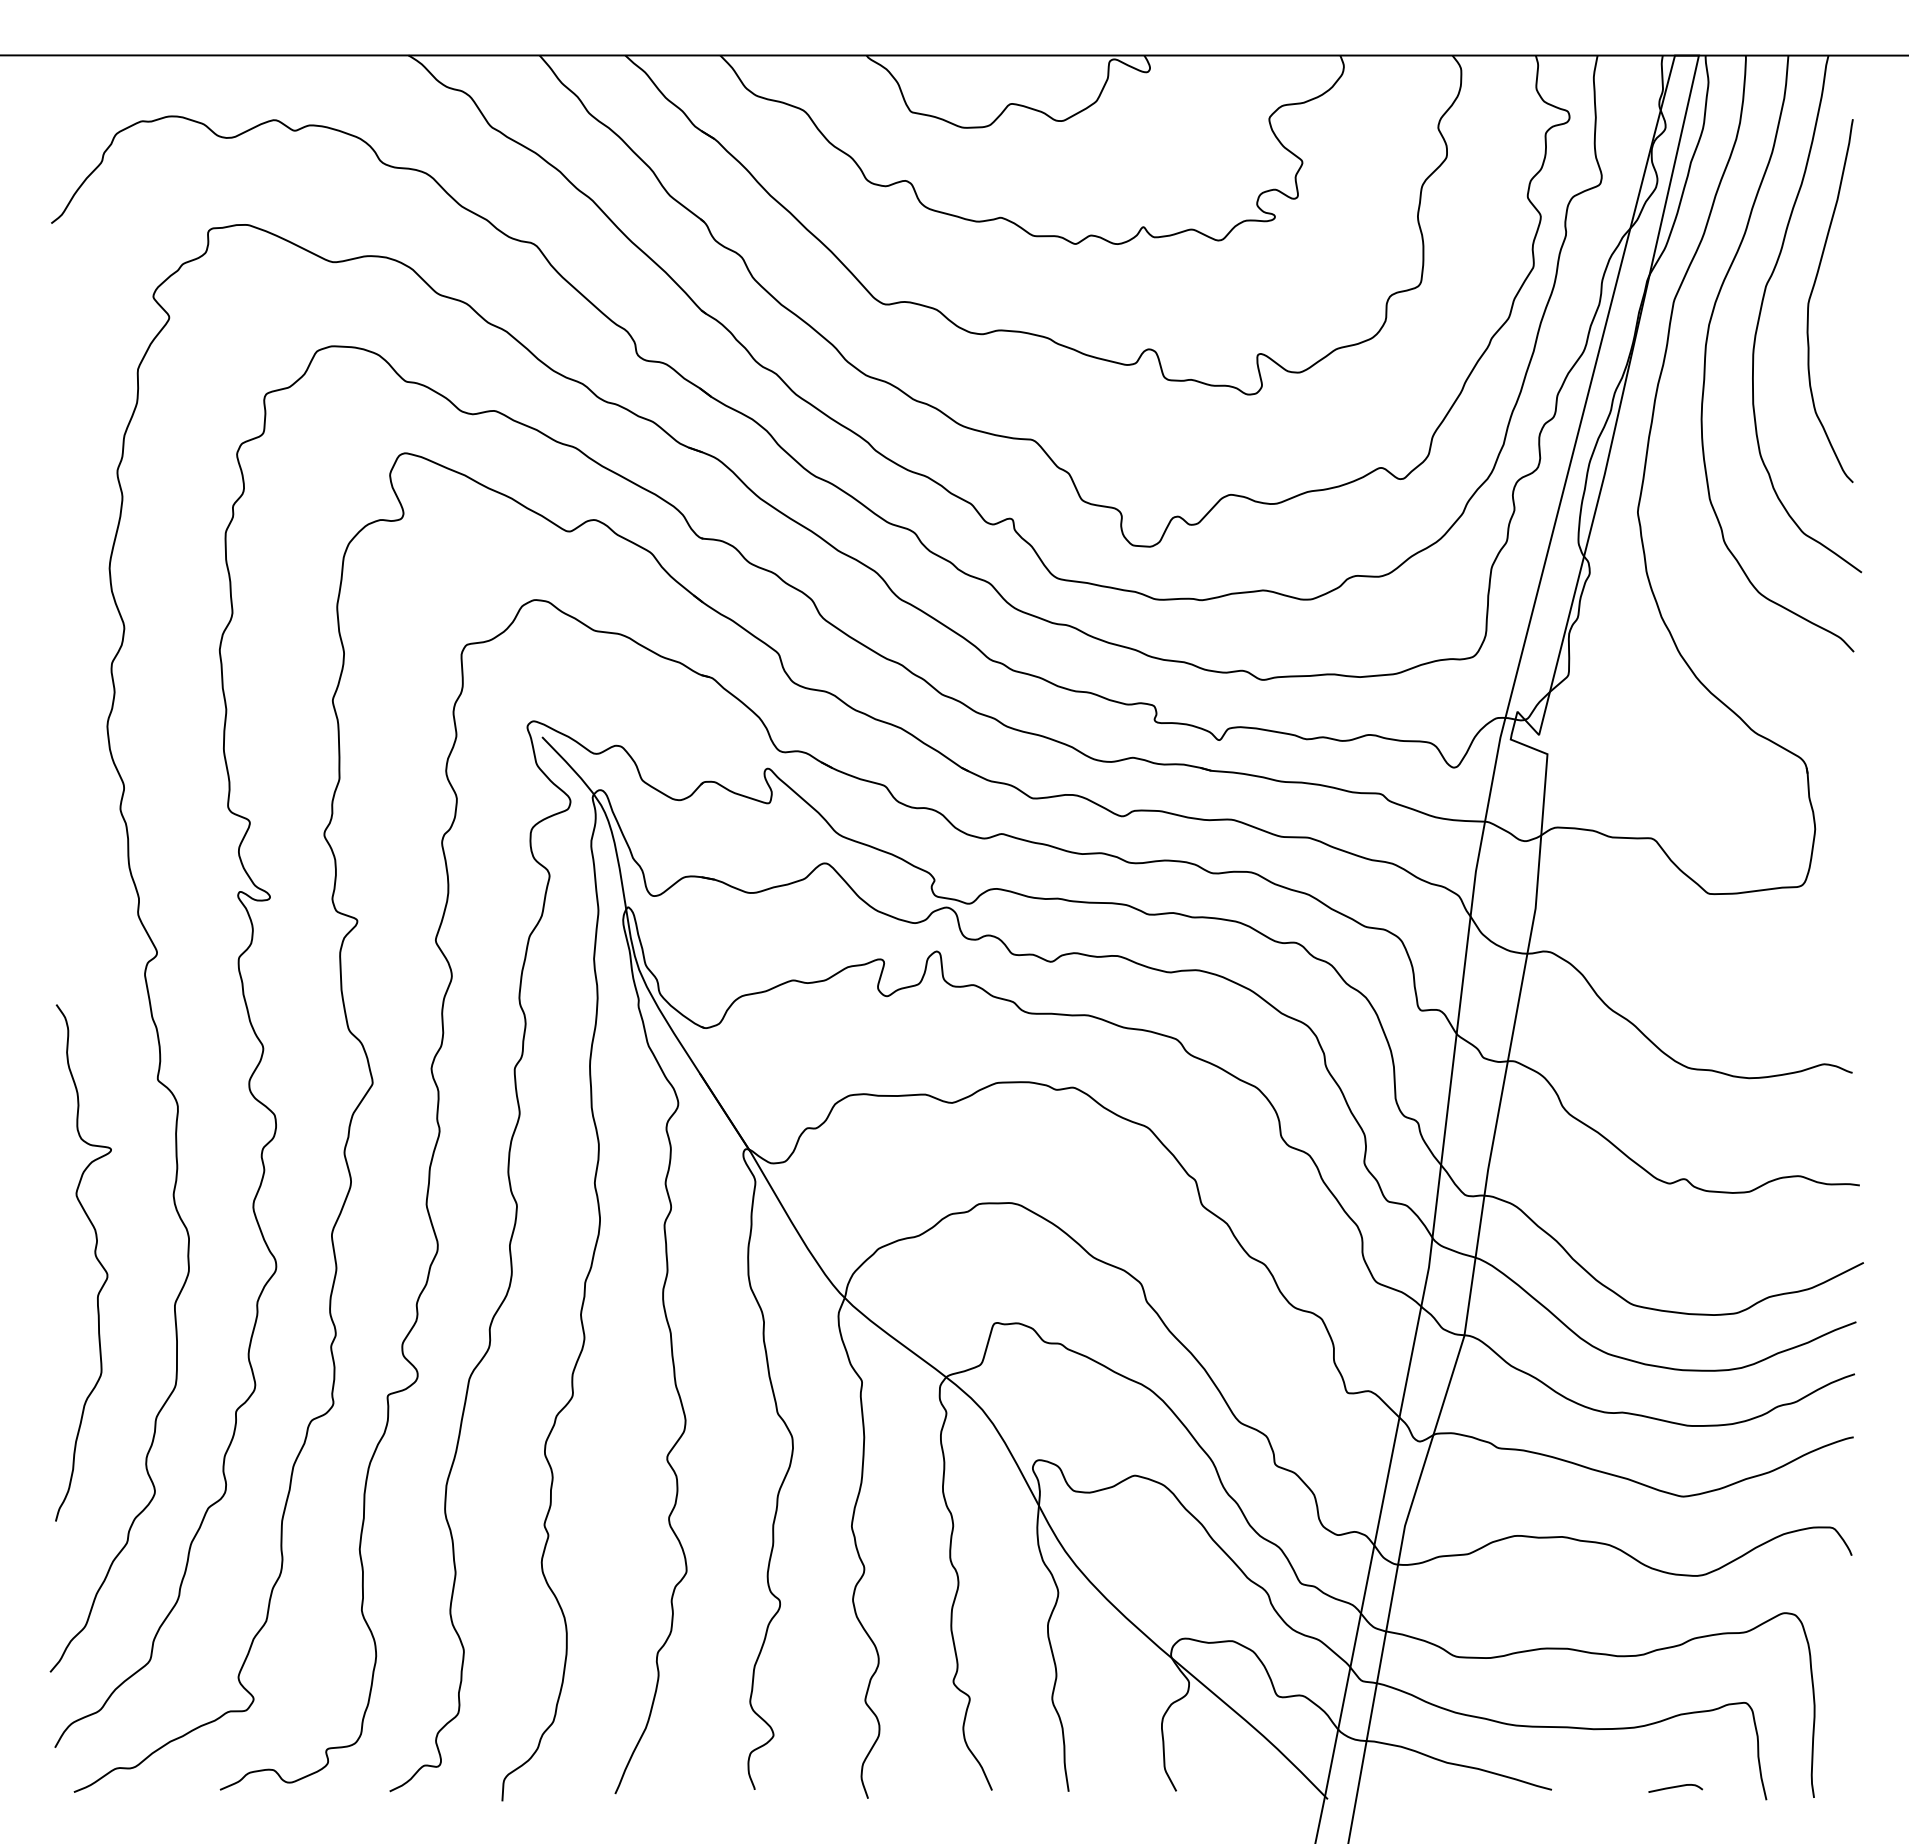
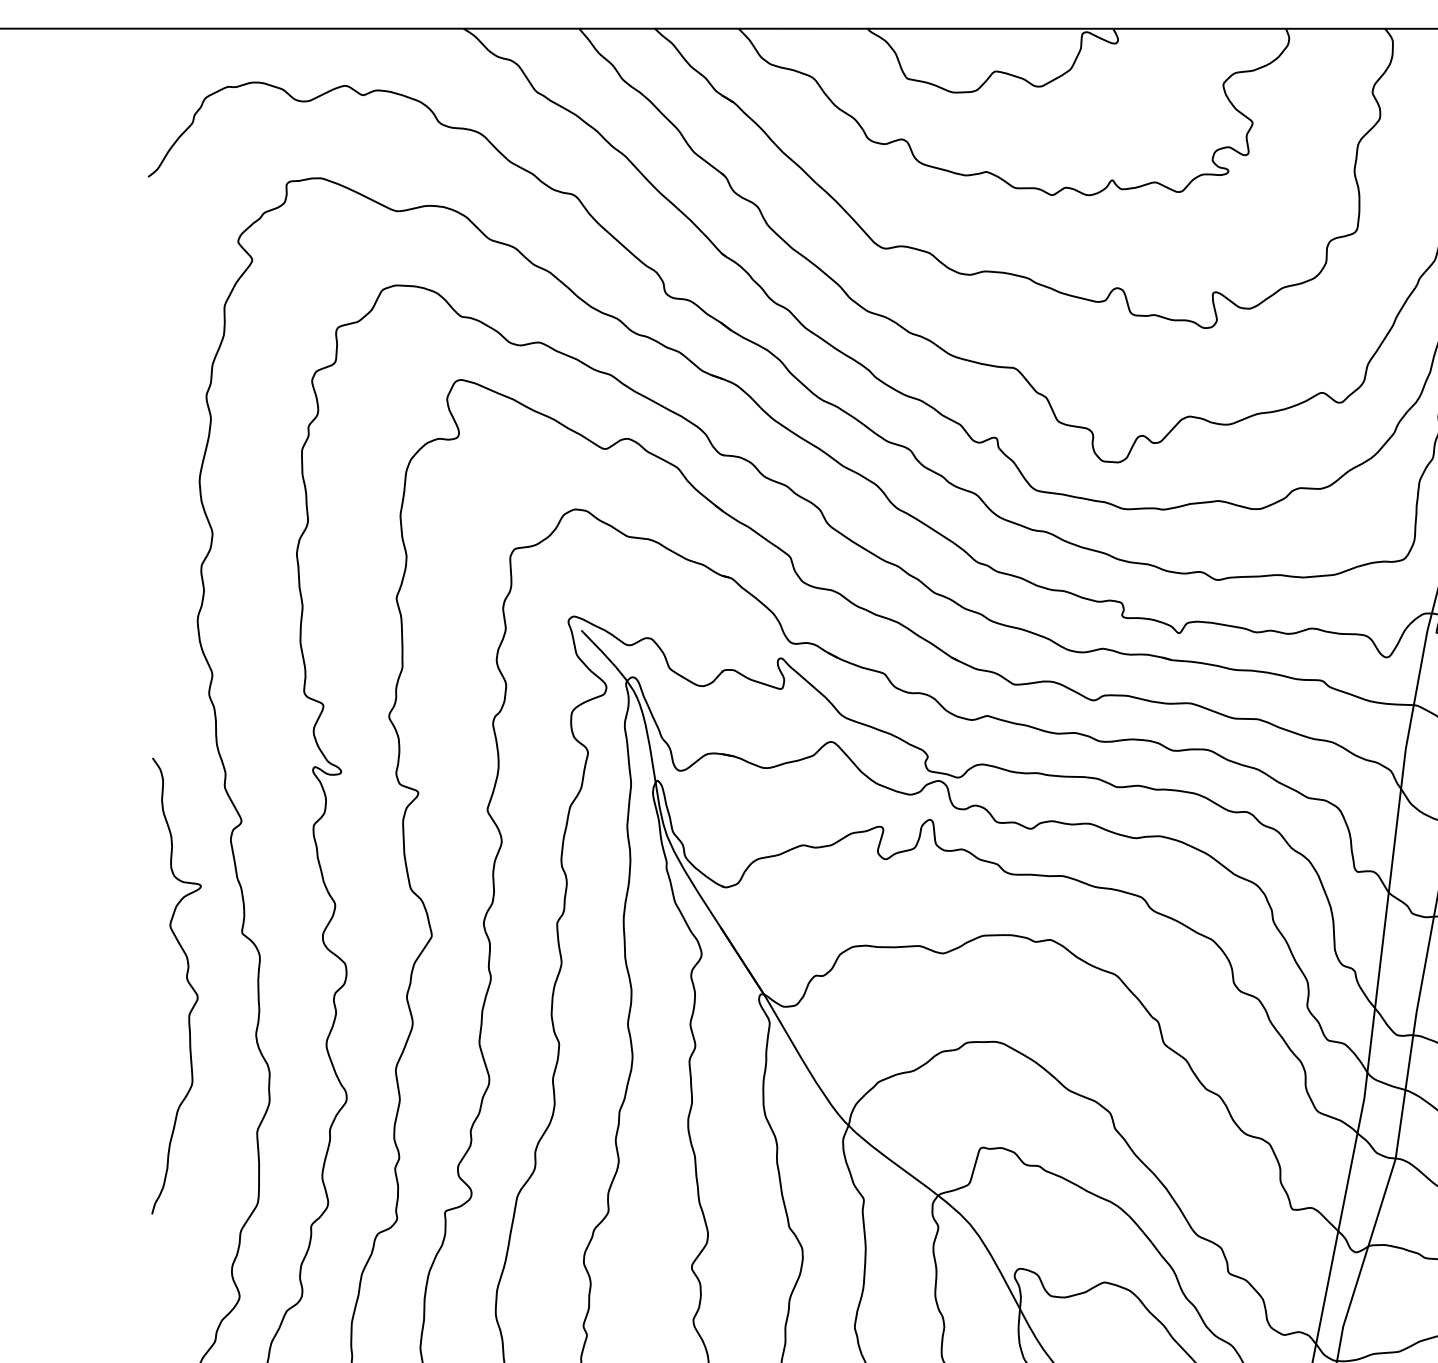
curve: (95, 1257) -> (187, 981), moved

